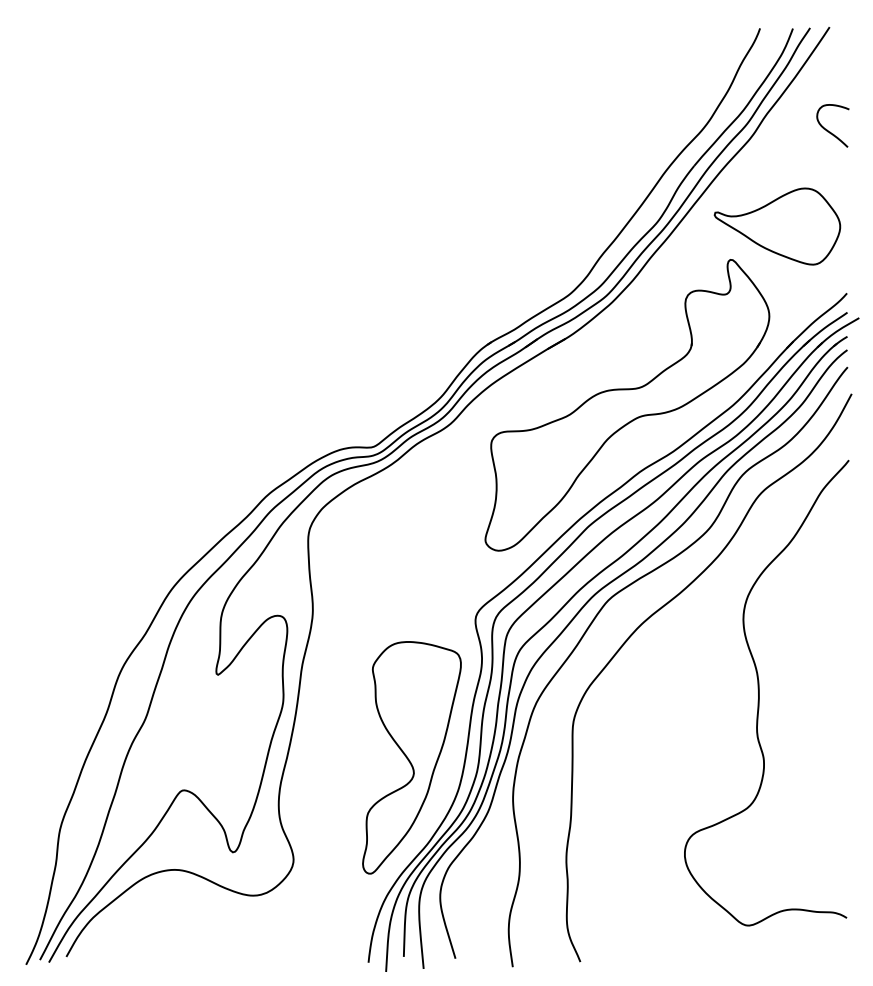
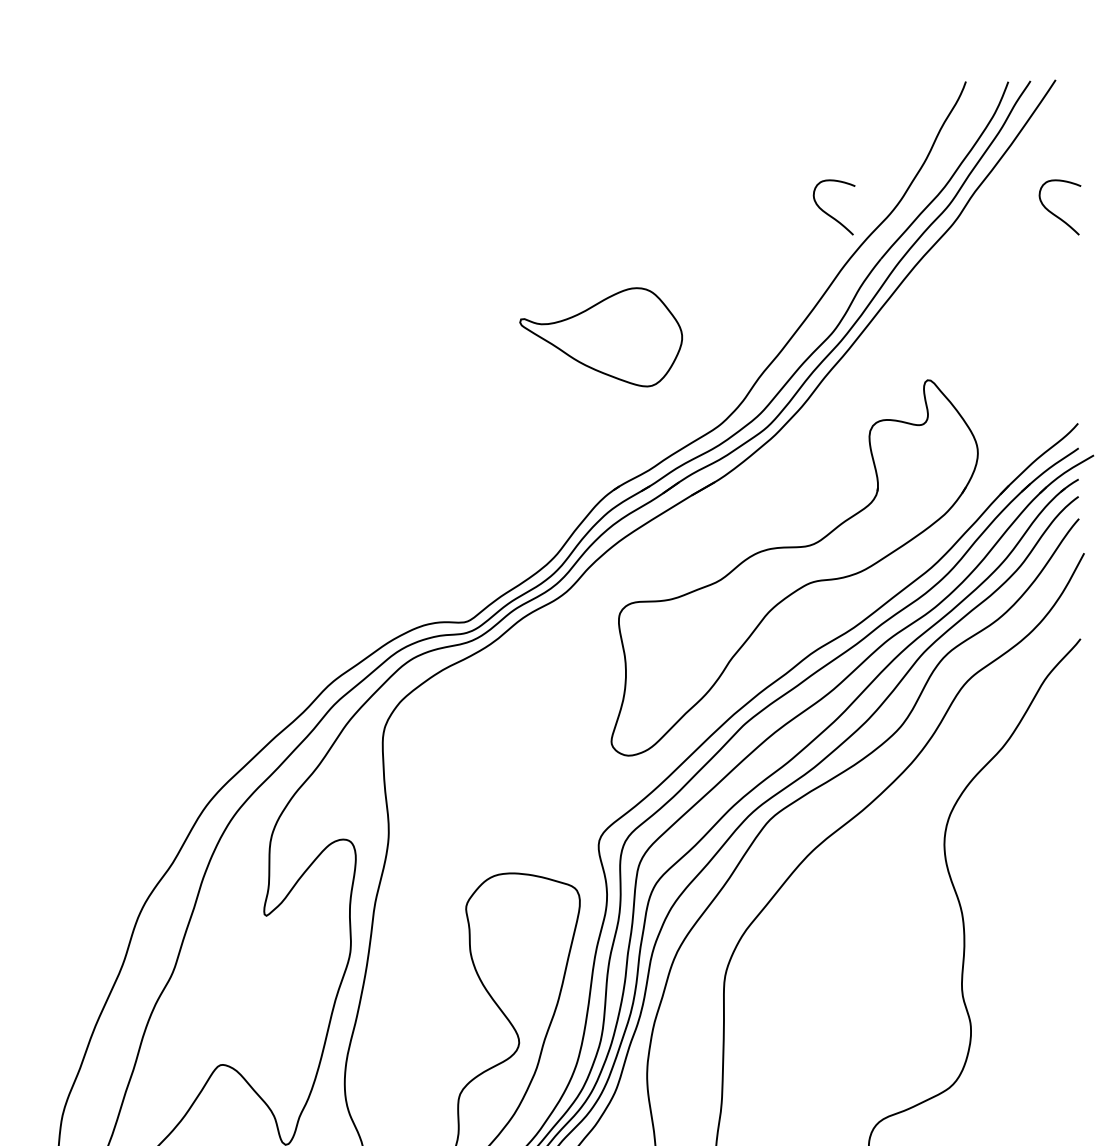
curve: (655, 131) -> (830, 214), added
part: (777, 226) -> (601, 337), moved

